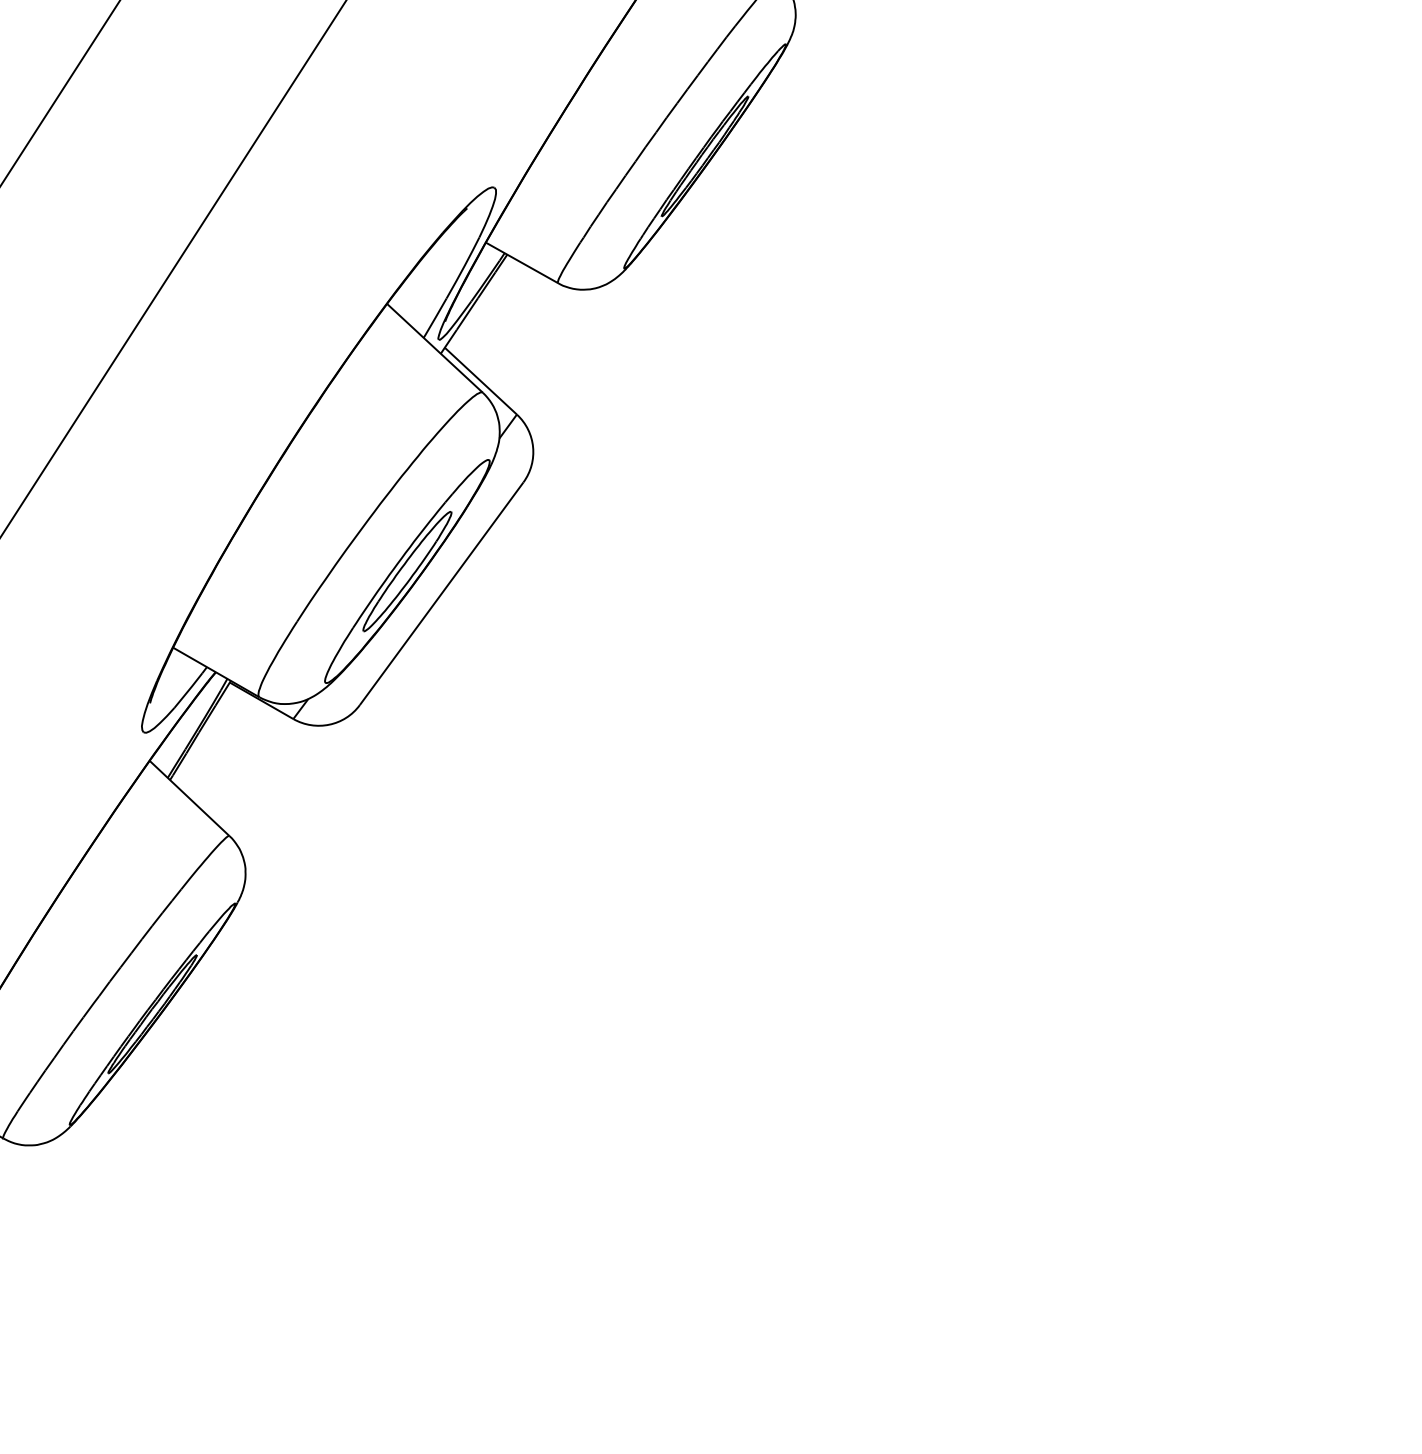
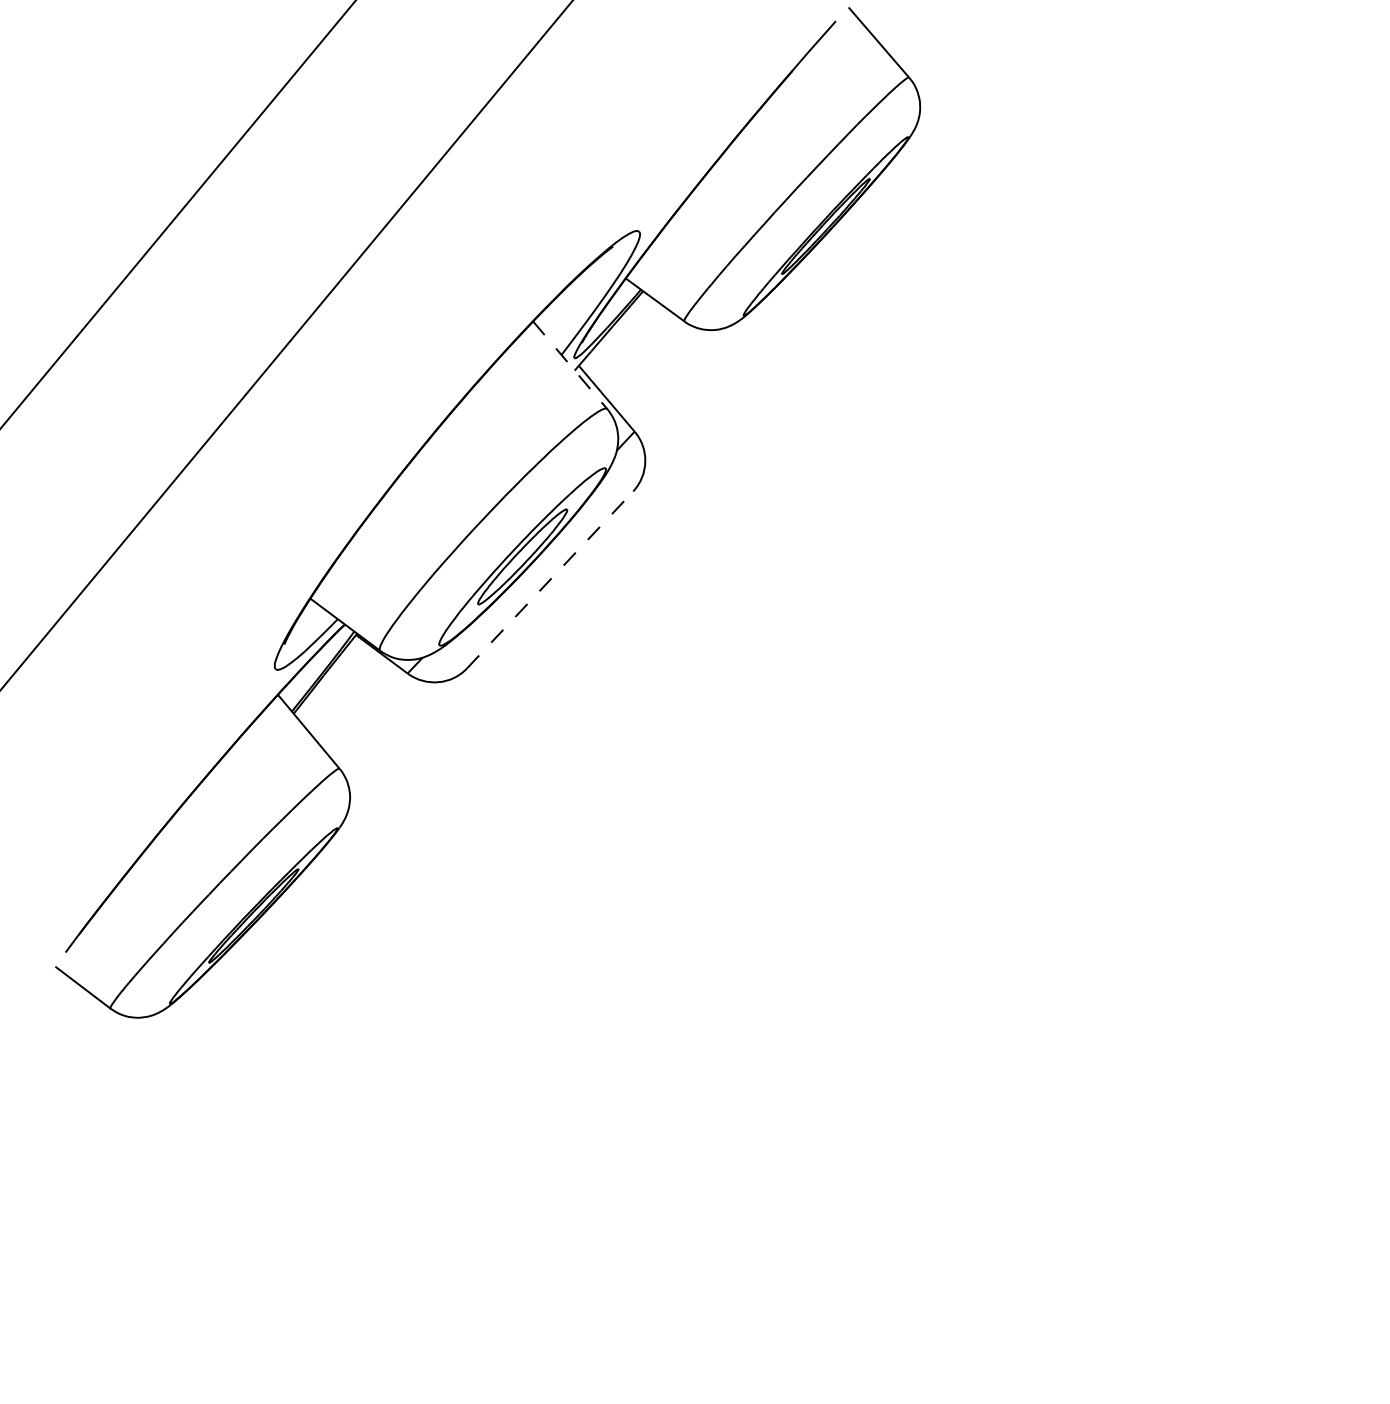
line: (435, 348) -> (570, 365), solid -> dashed
line: (441, 593) -> (550, 579), solid -> dashed

